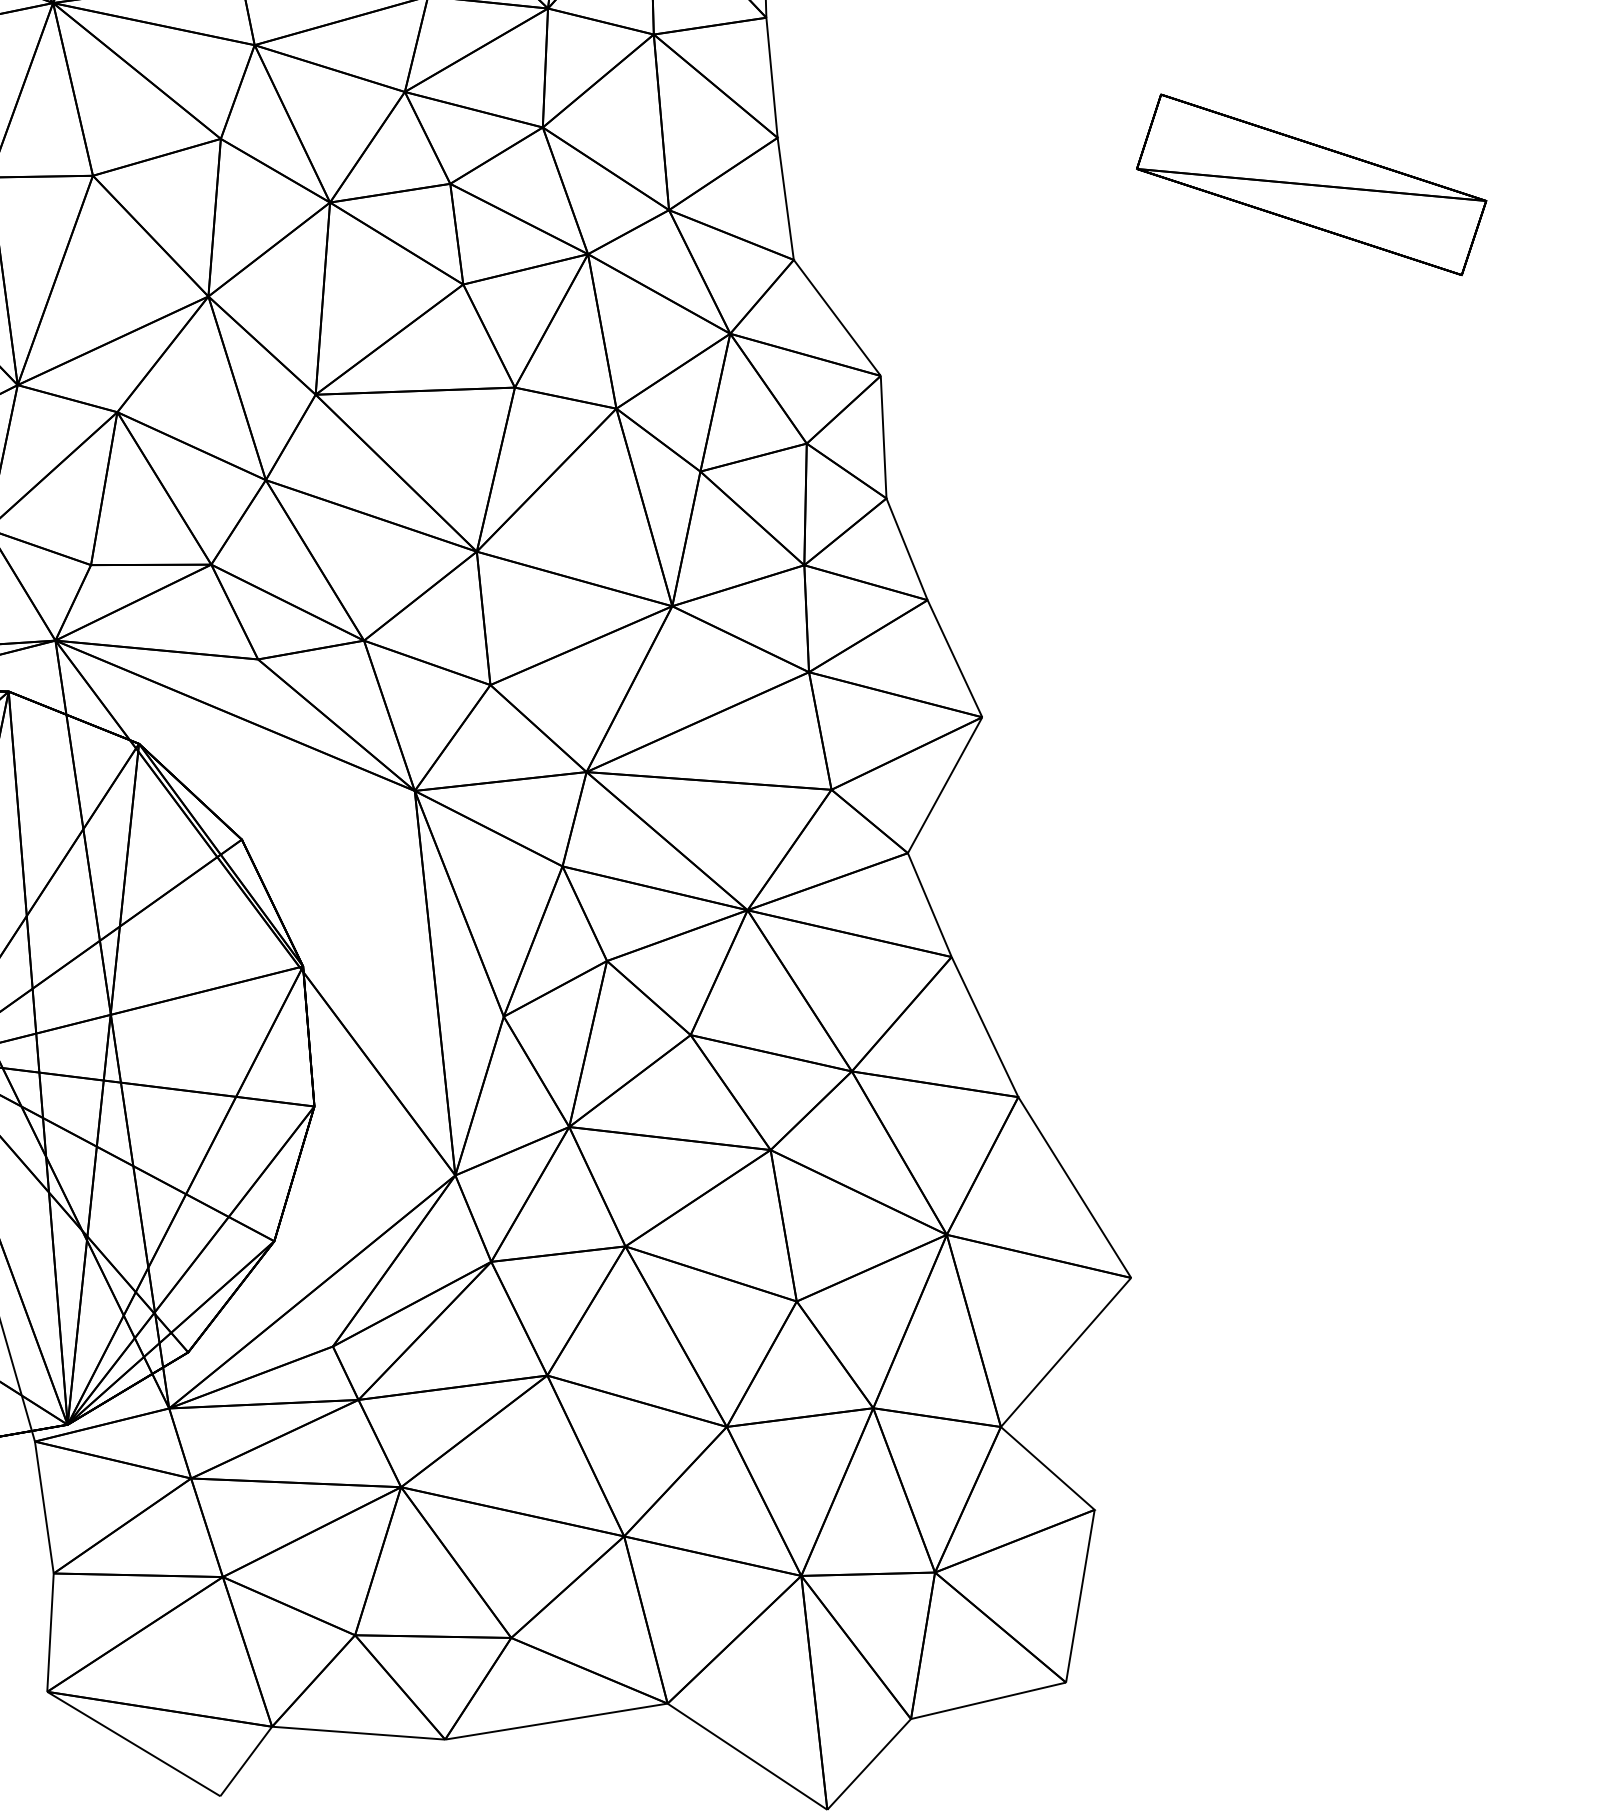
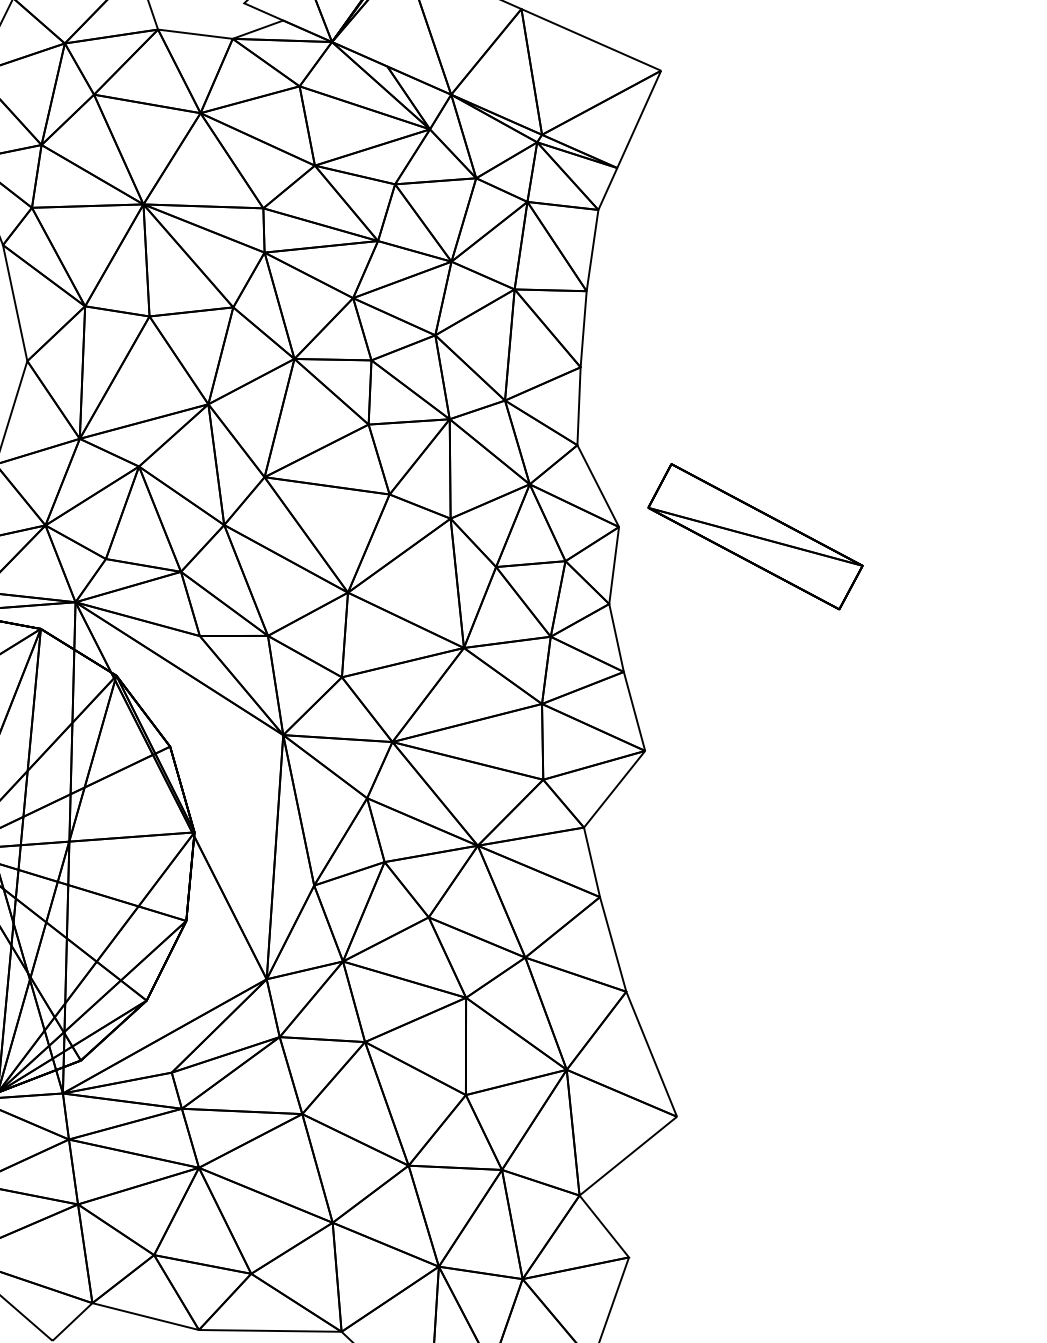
part: (1311, 184) -> (755, 536), moved

